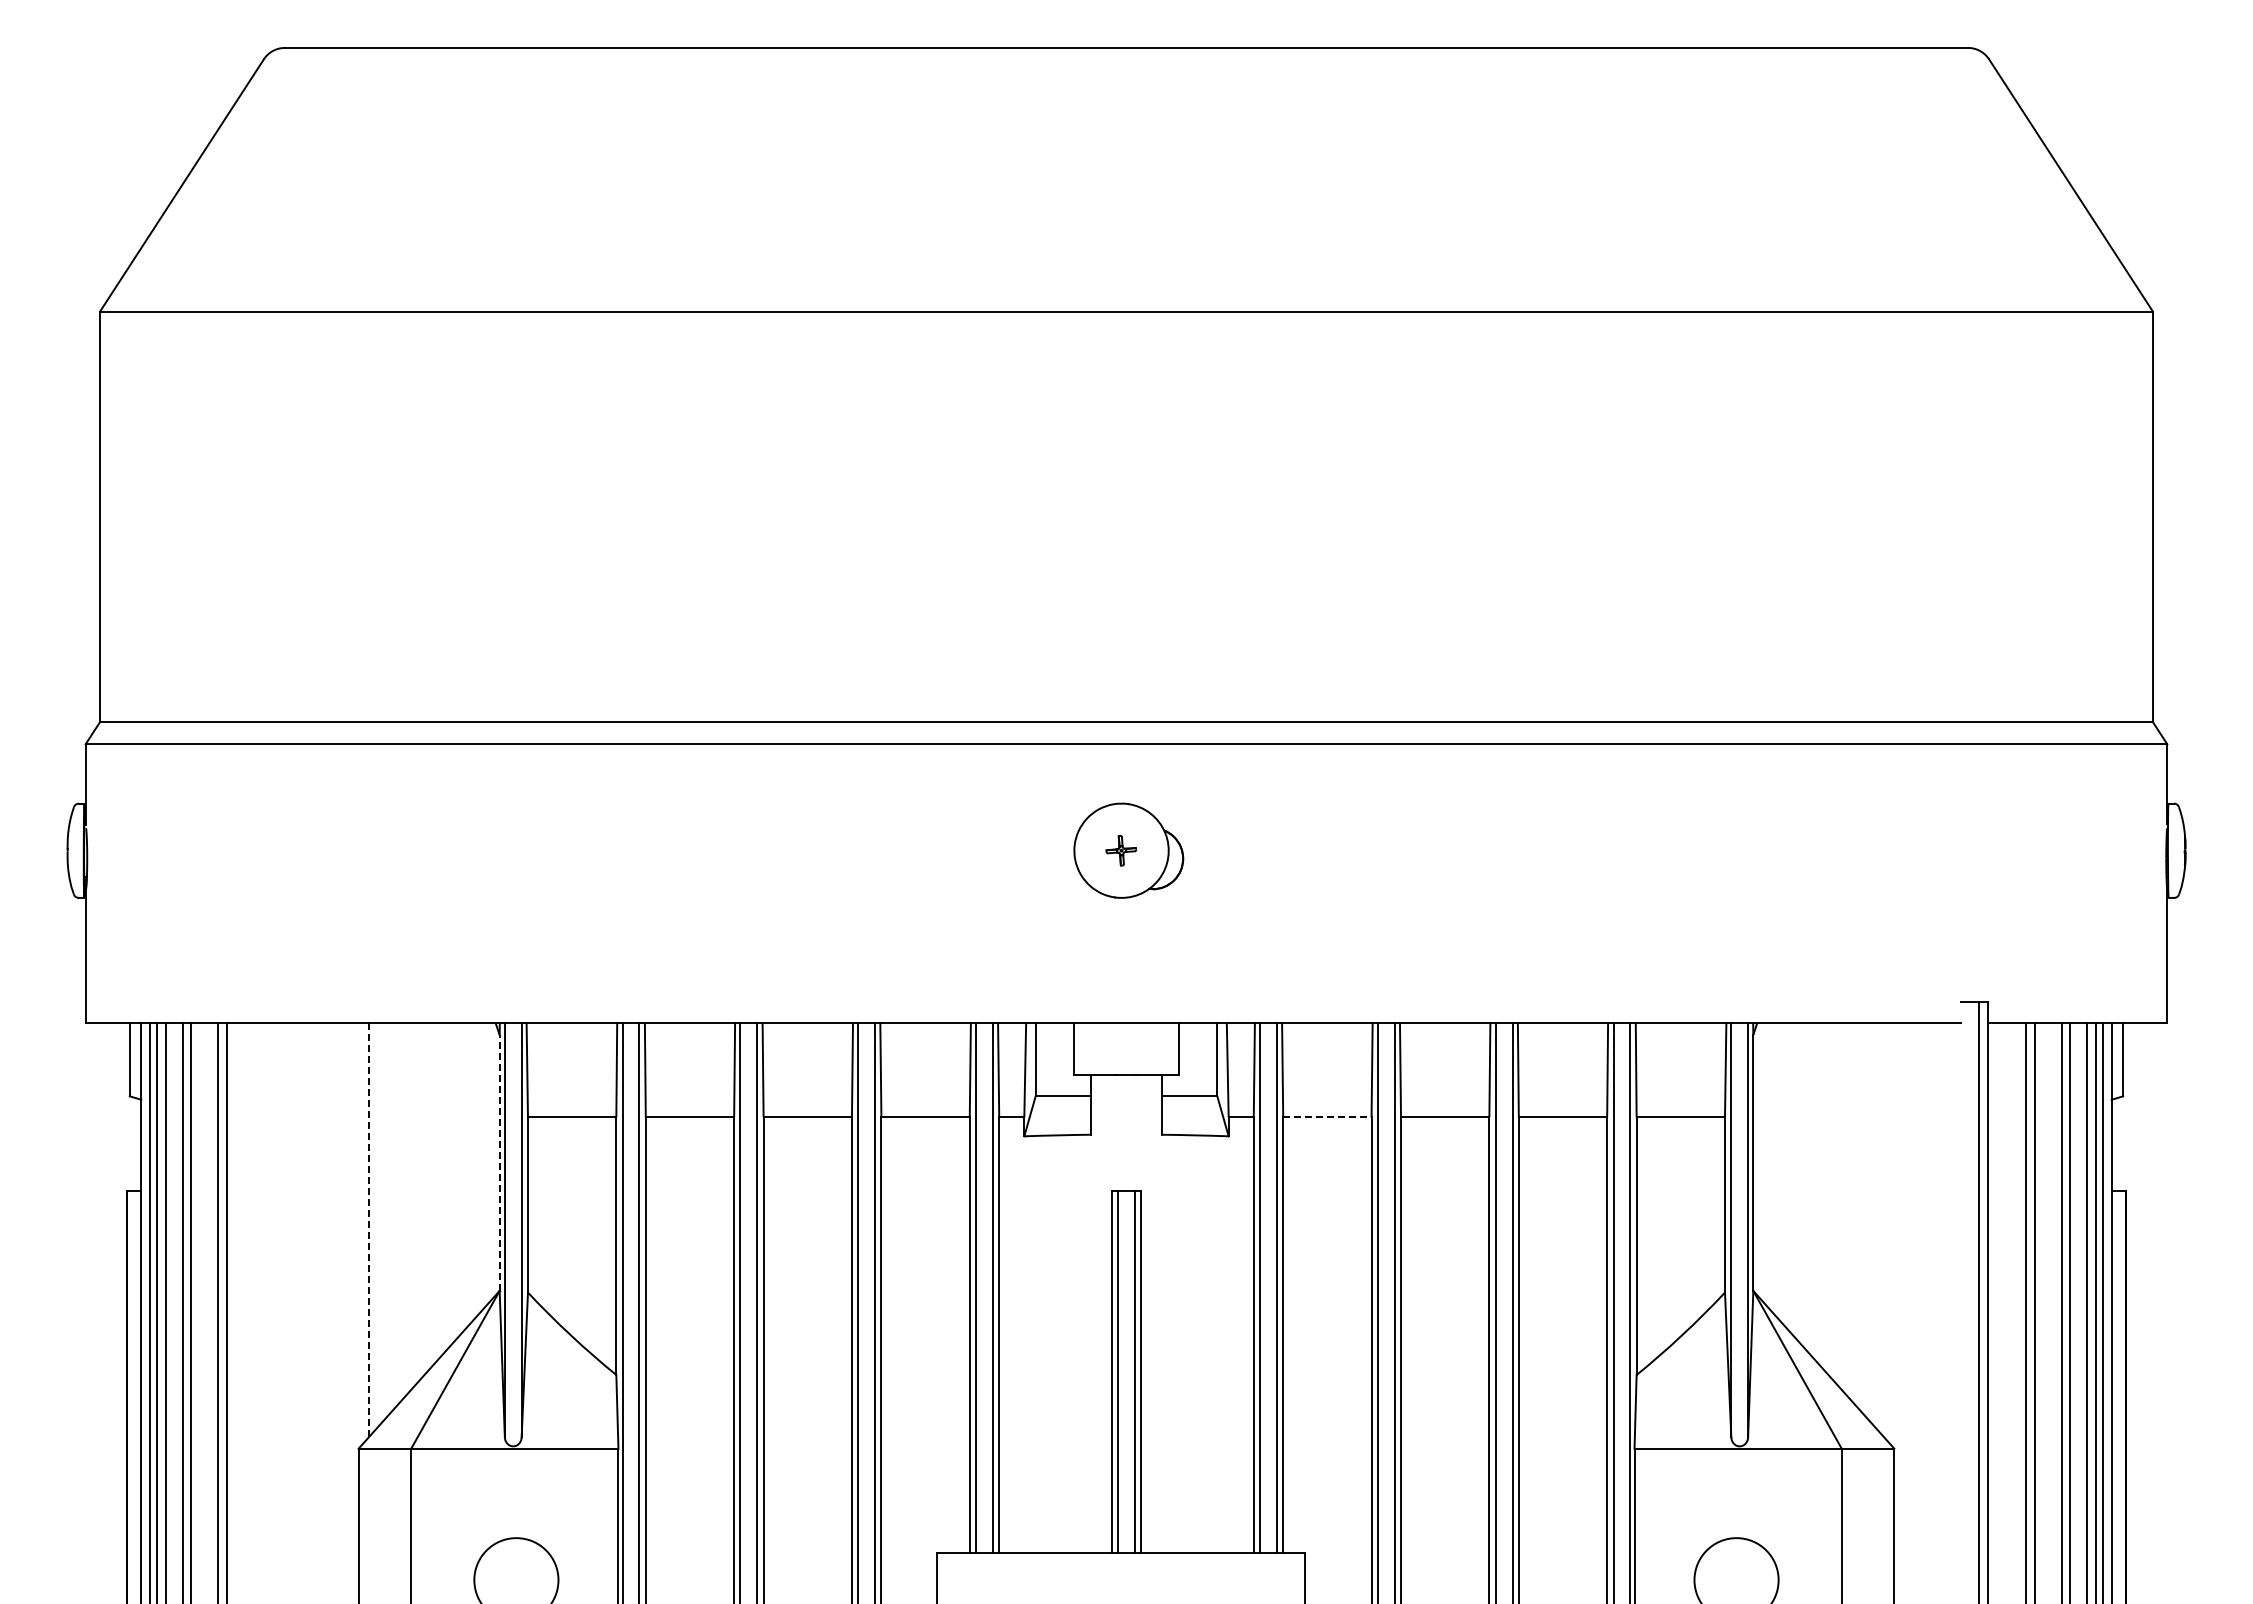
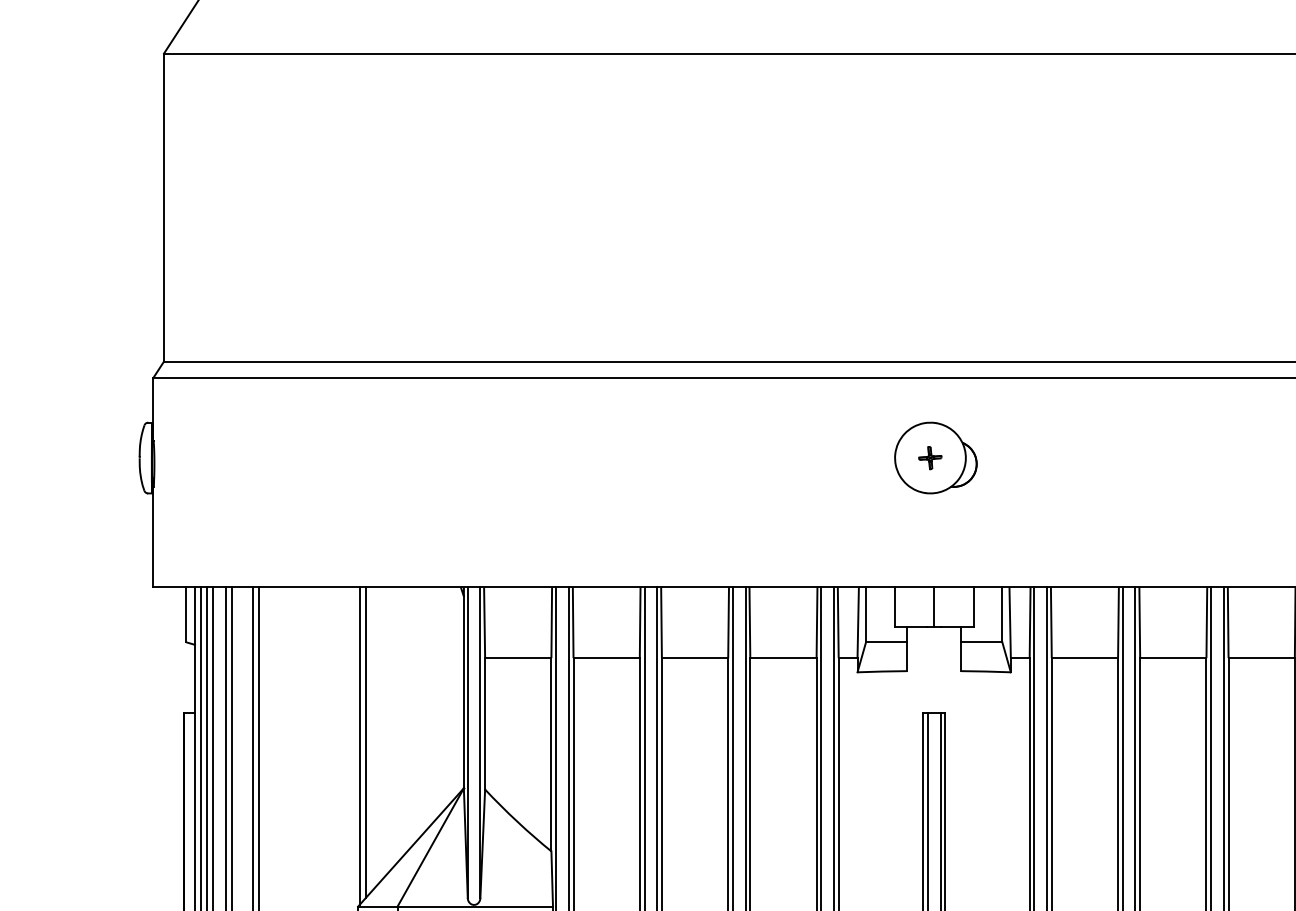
line: (1126, 1048) -> (934, 606), added
line: (1327, 1117) -> (1085, 658), dashed -> solid
line: (499, 1163) -> (463, 692), dashed -> solid
line: (369, 1229) -> (366, 742), dashed -> solid
line: (360, 1234) -> (359, 745), added

